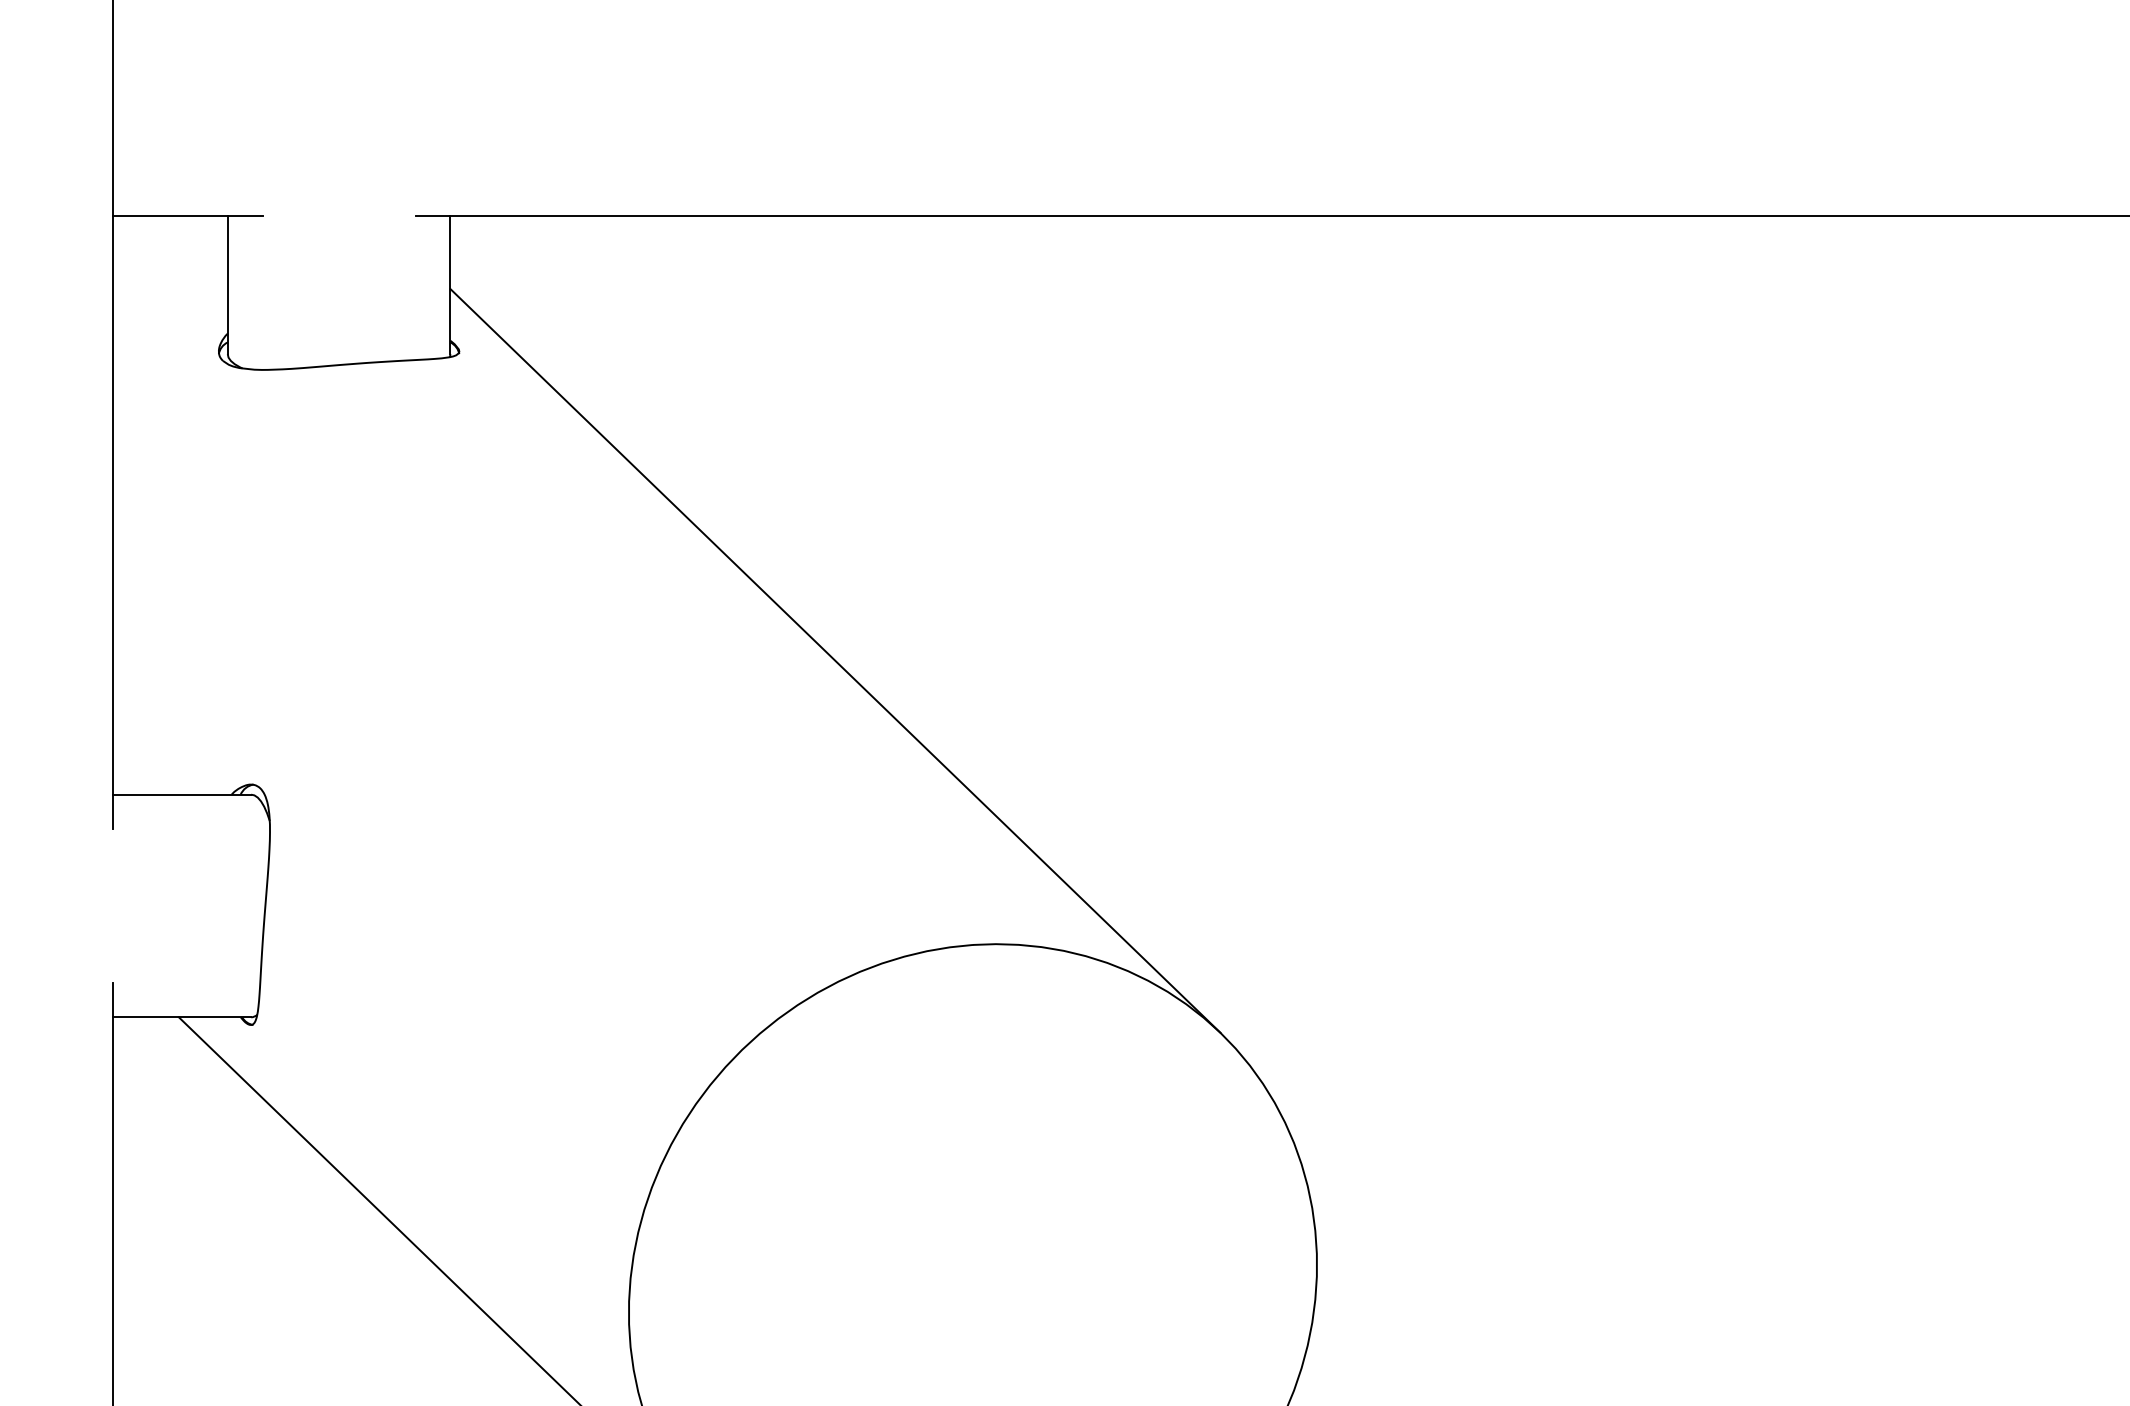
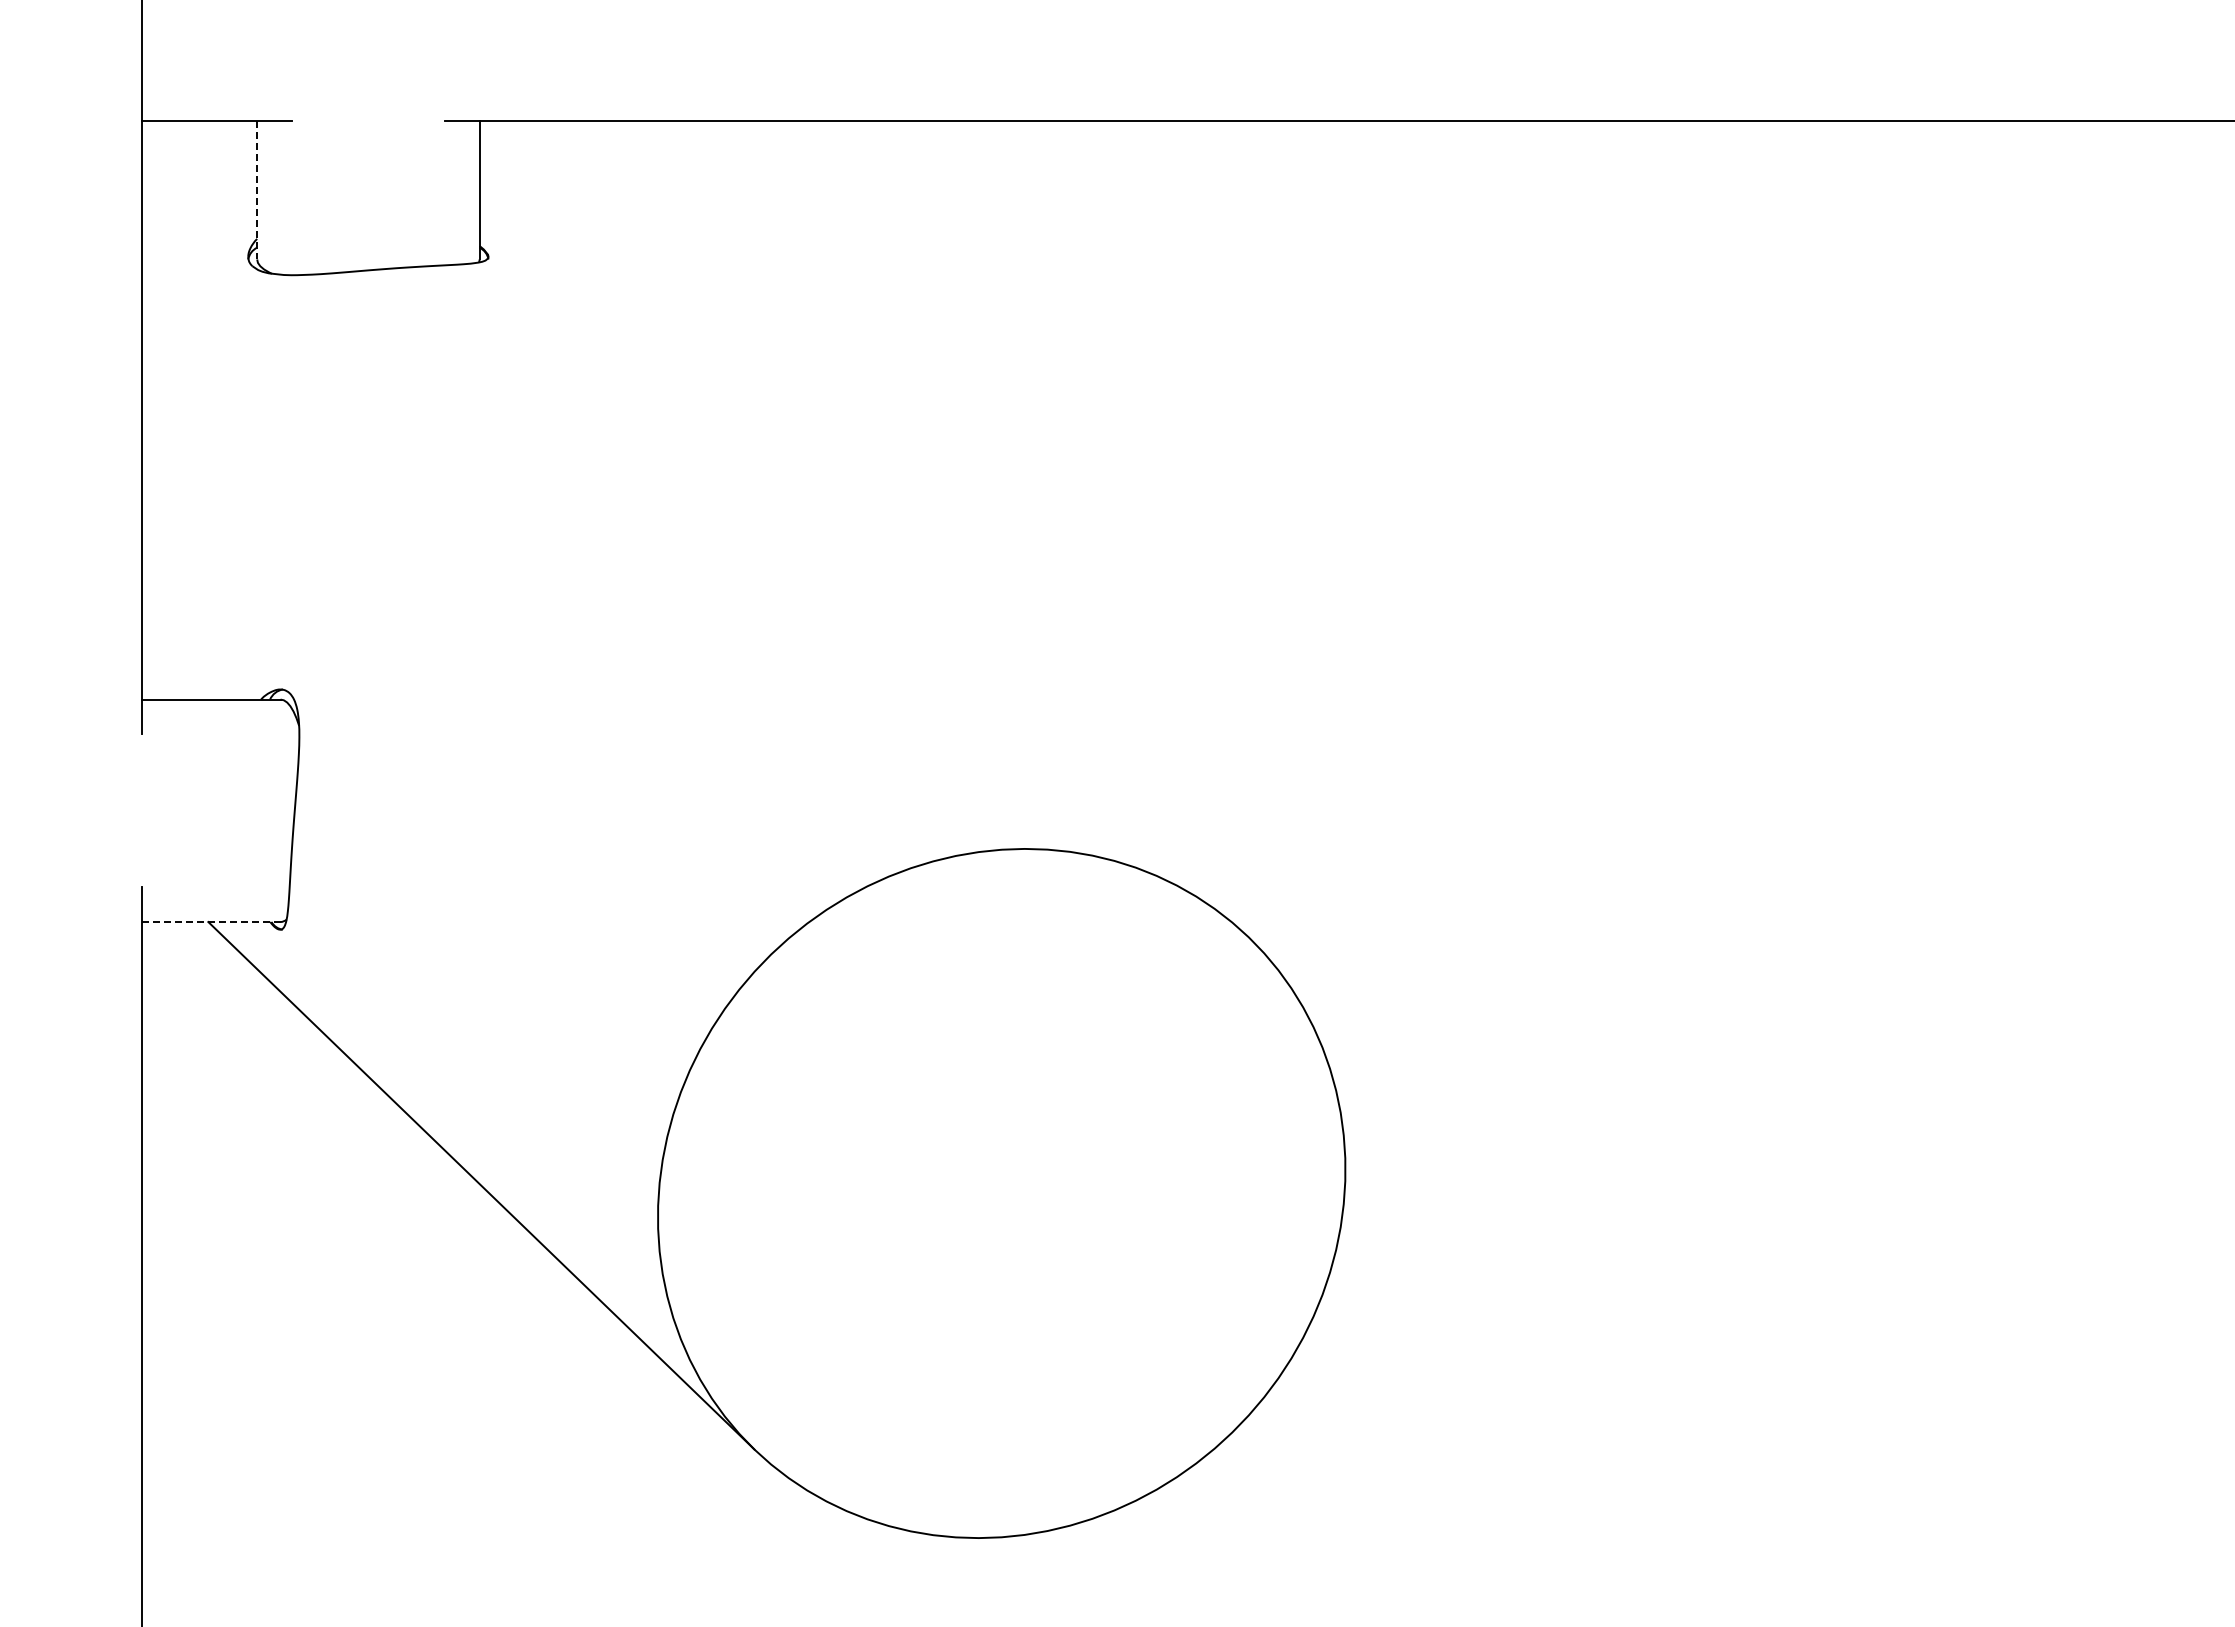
line: (228, 285) -> (257, 190), solid -> dashed
line: (835, 660) -> (864, 565), removed
line: (182, 1017) -> (211, 922), solid -> dashed

